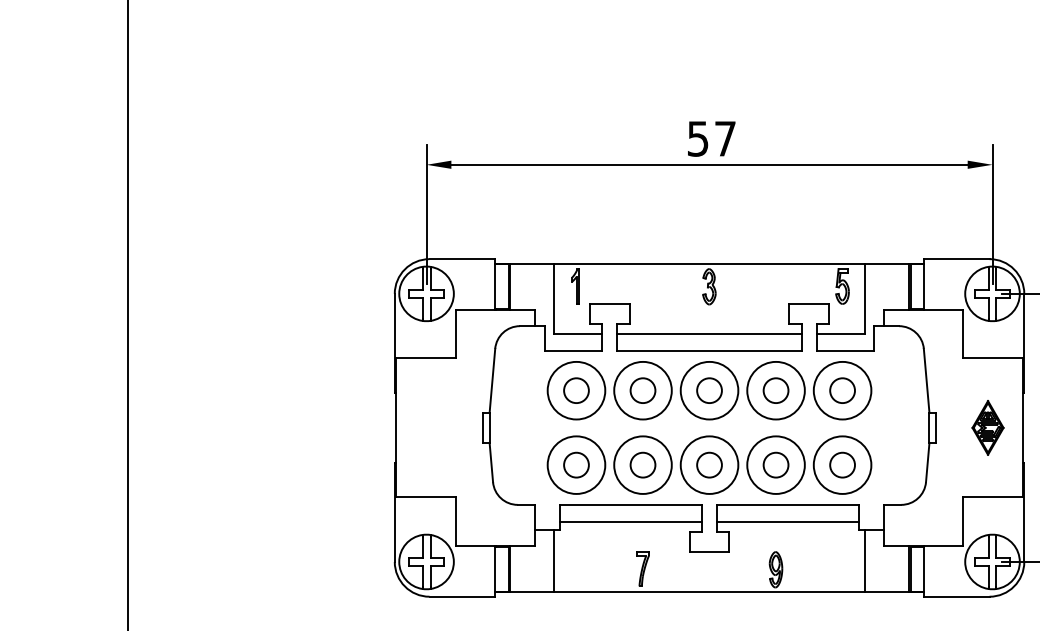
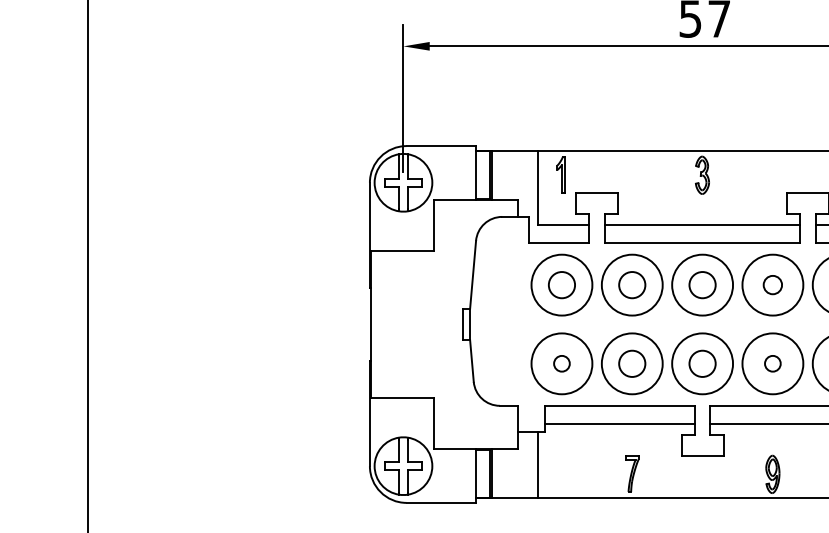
circle: (775, 390) -> (772, 284), size x0.7
circle: (576, 464) -> (561, 363), size x0.6
part: (775, 464) -> (772, 363), size x0.6

